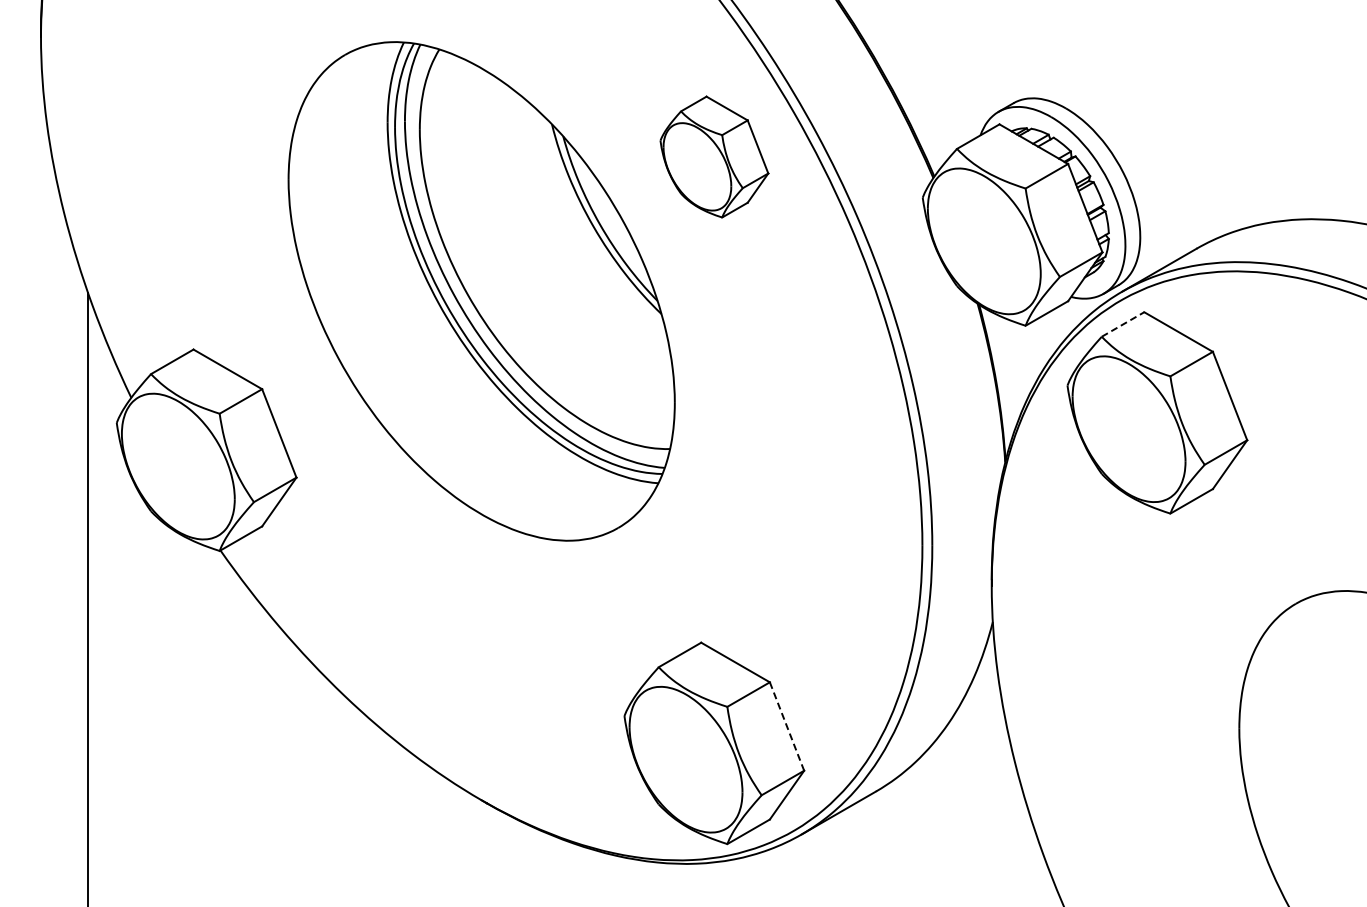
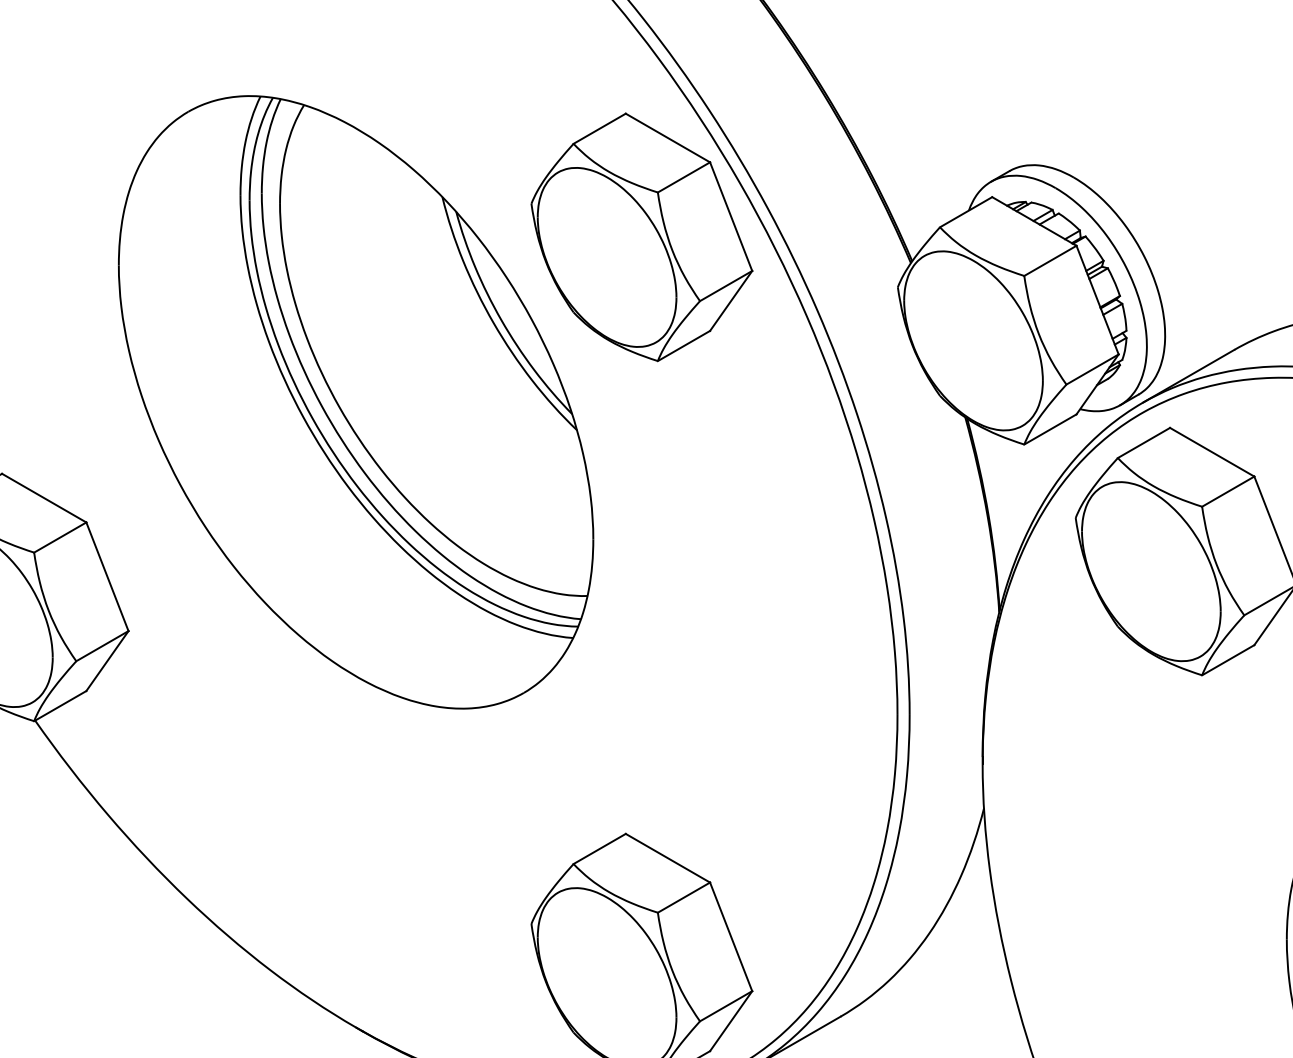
part: (714, 156) -> (642, 236), size x1.67
line: (1123, 324) -> (1144, 442), dashed -> solid
line: (787, 726) -> (731, 936), dashed -> solid

